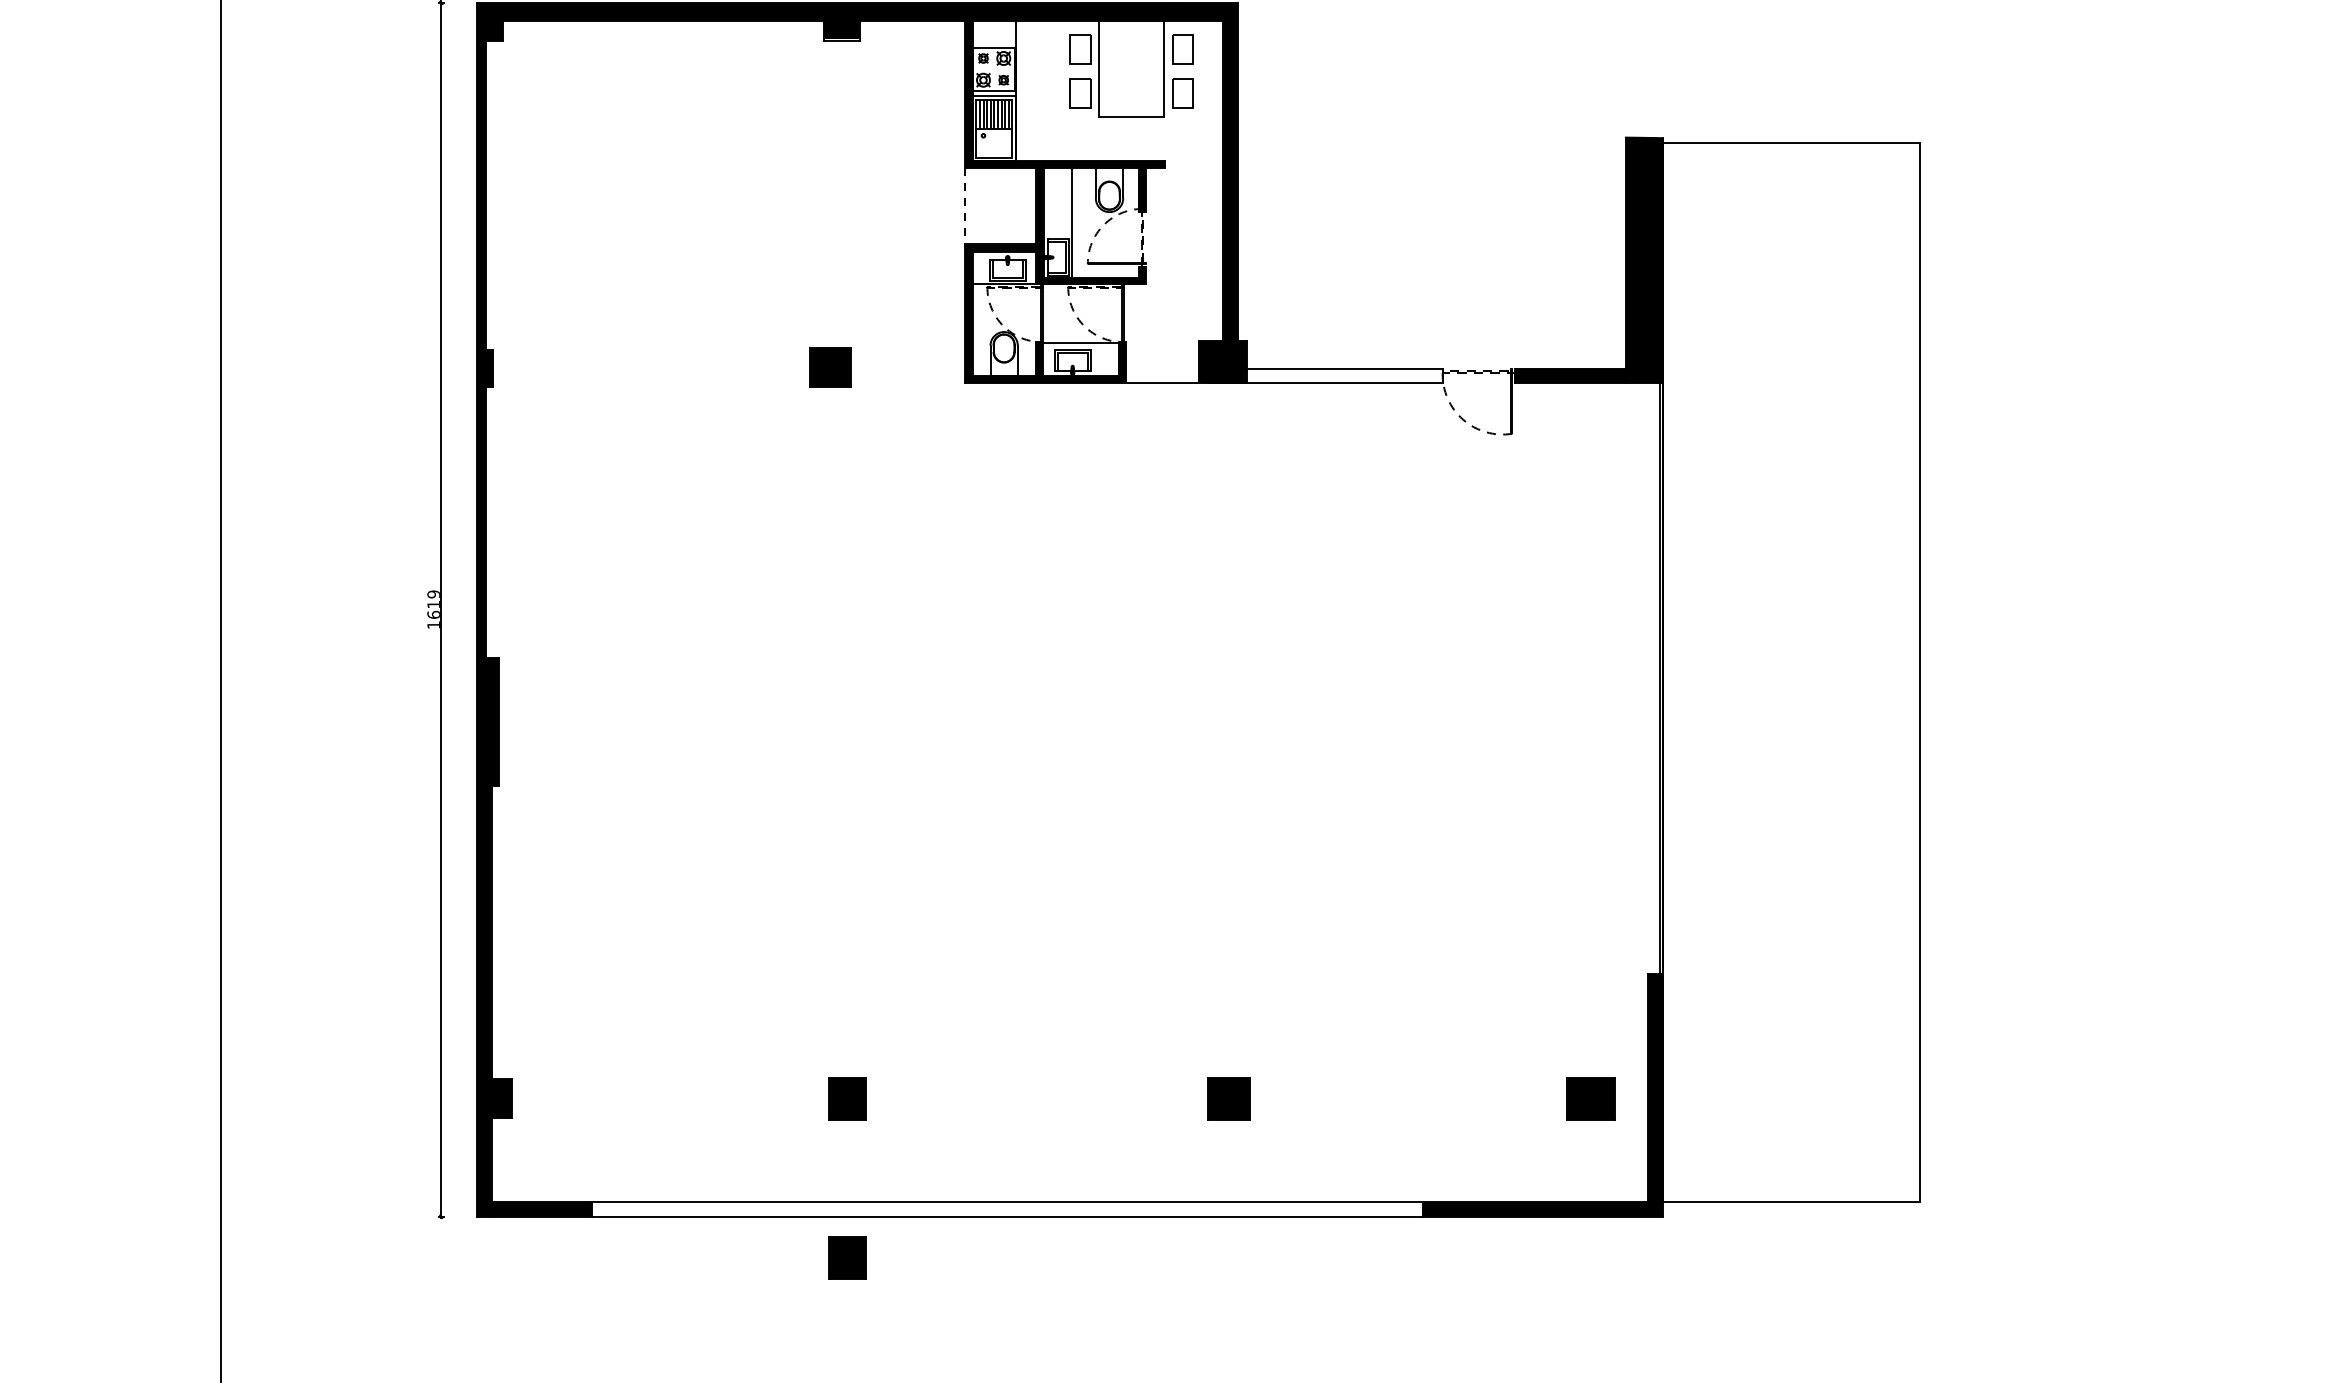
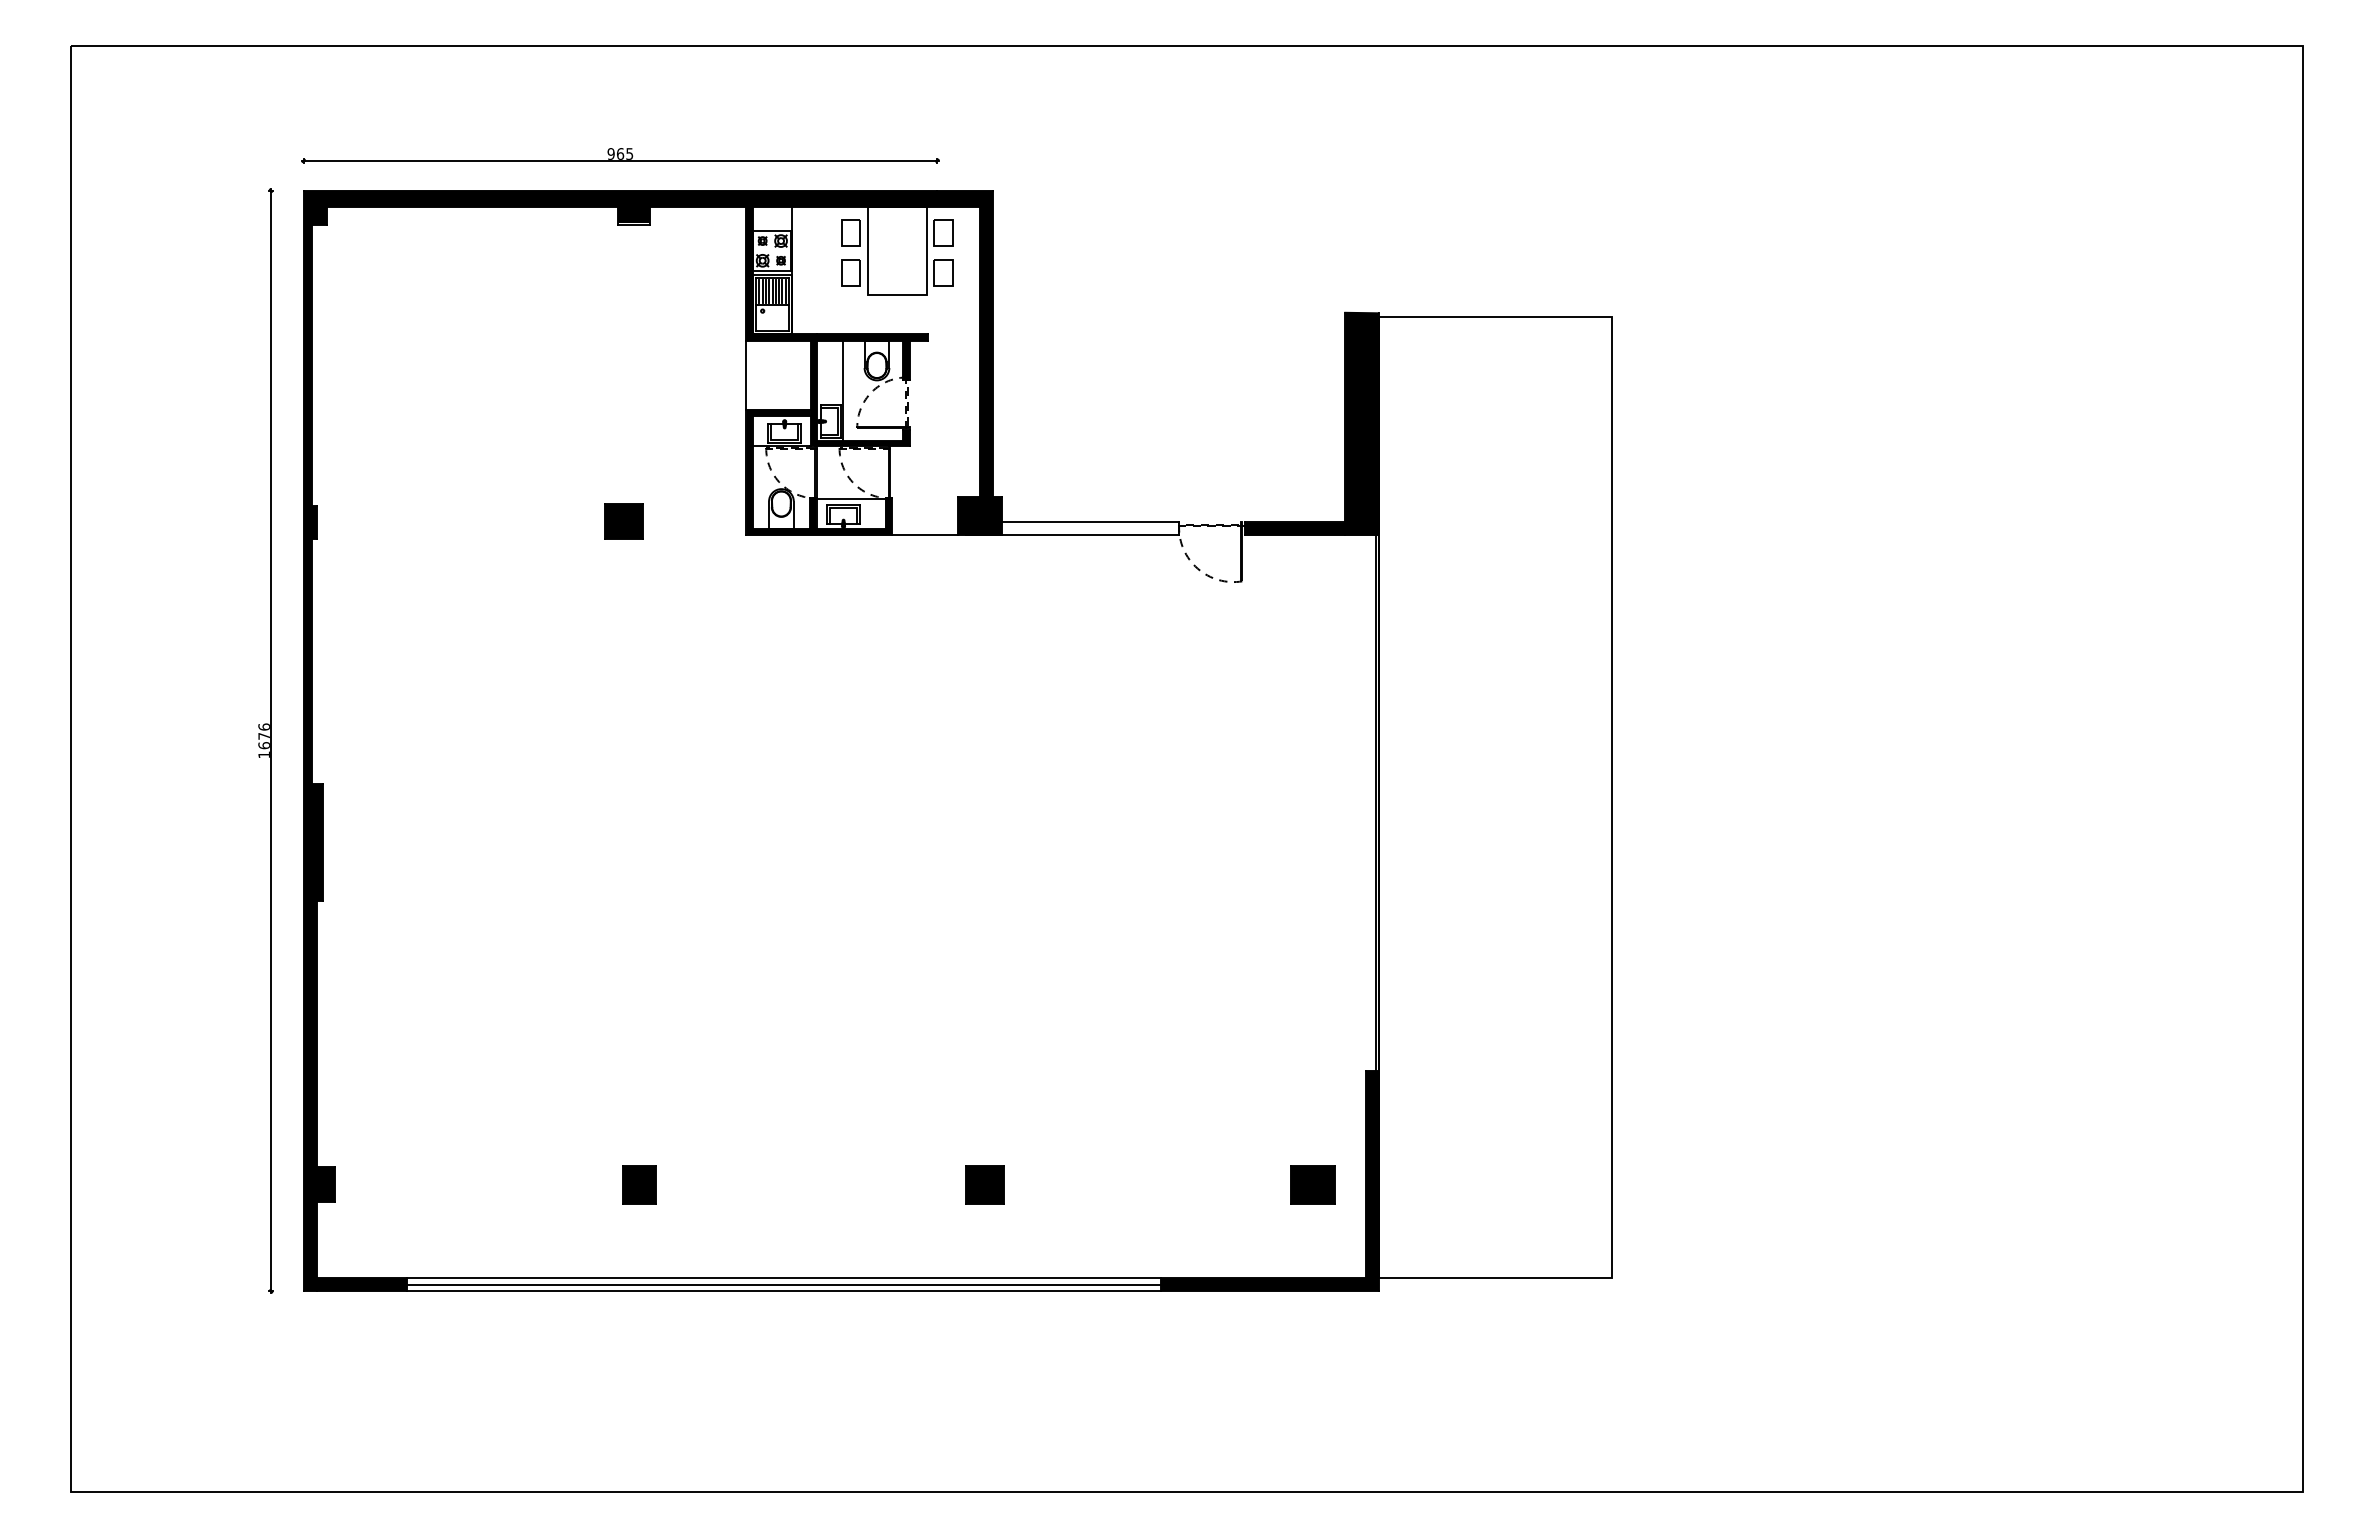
line: (965, 206) -> (746, 375), dashed -> solid
text: (433, 599) -> (263, 731), 1619 -> 1676
line: (1007, 1209) -> (784, 1284), added
part: (847, 1257) -> (639, 1328), removed

